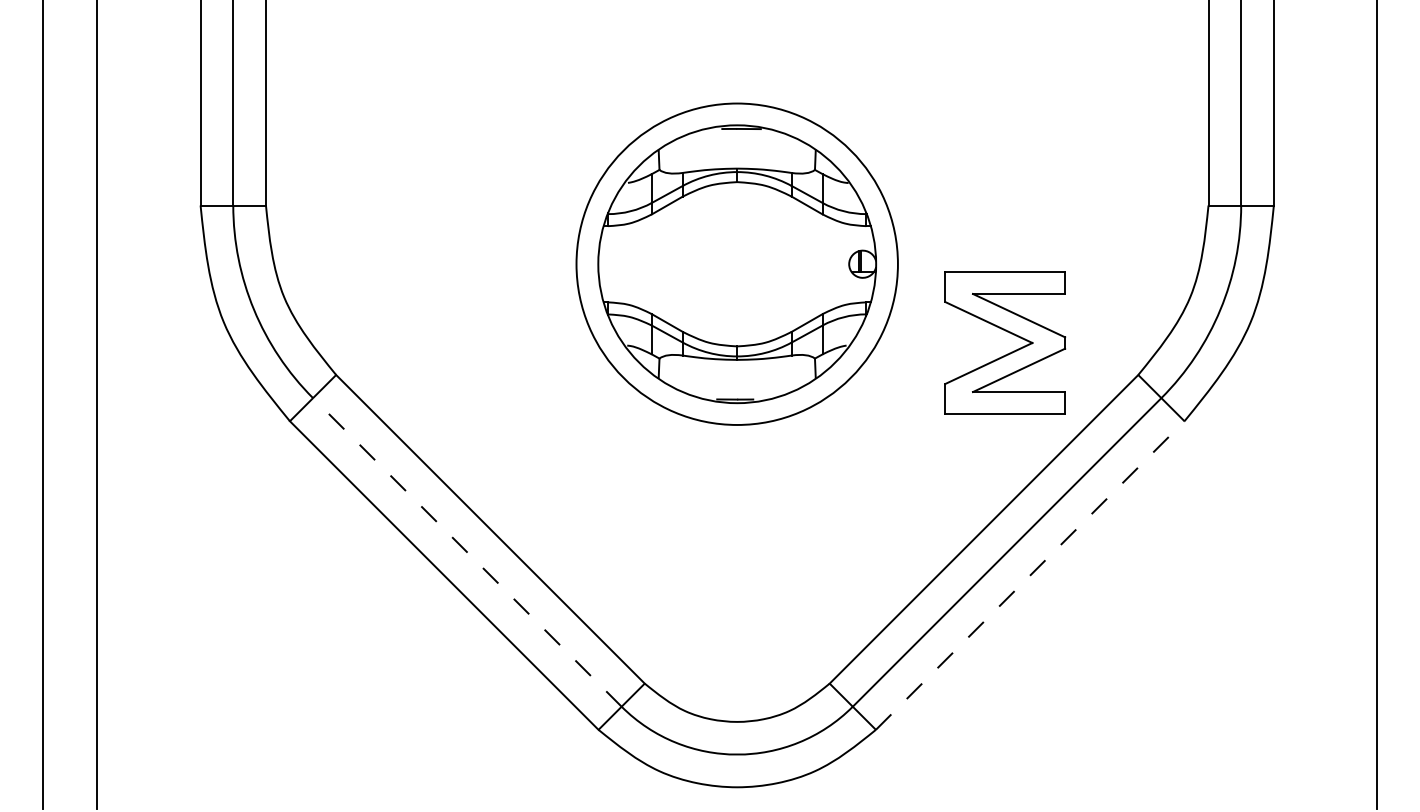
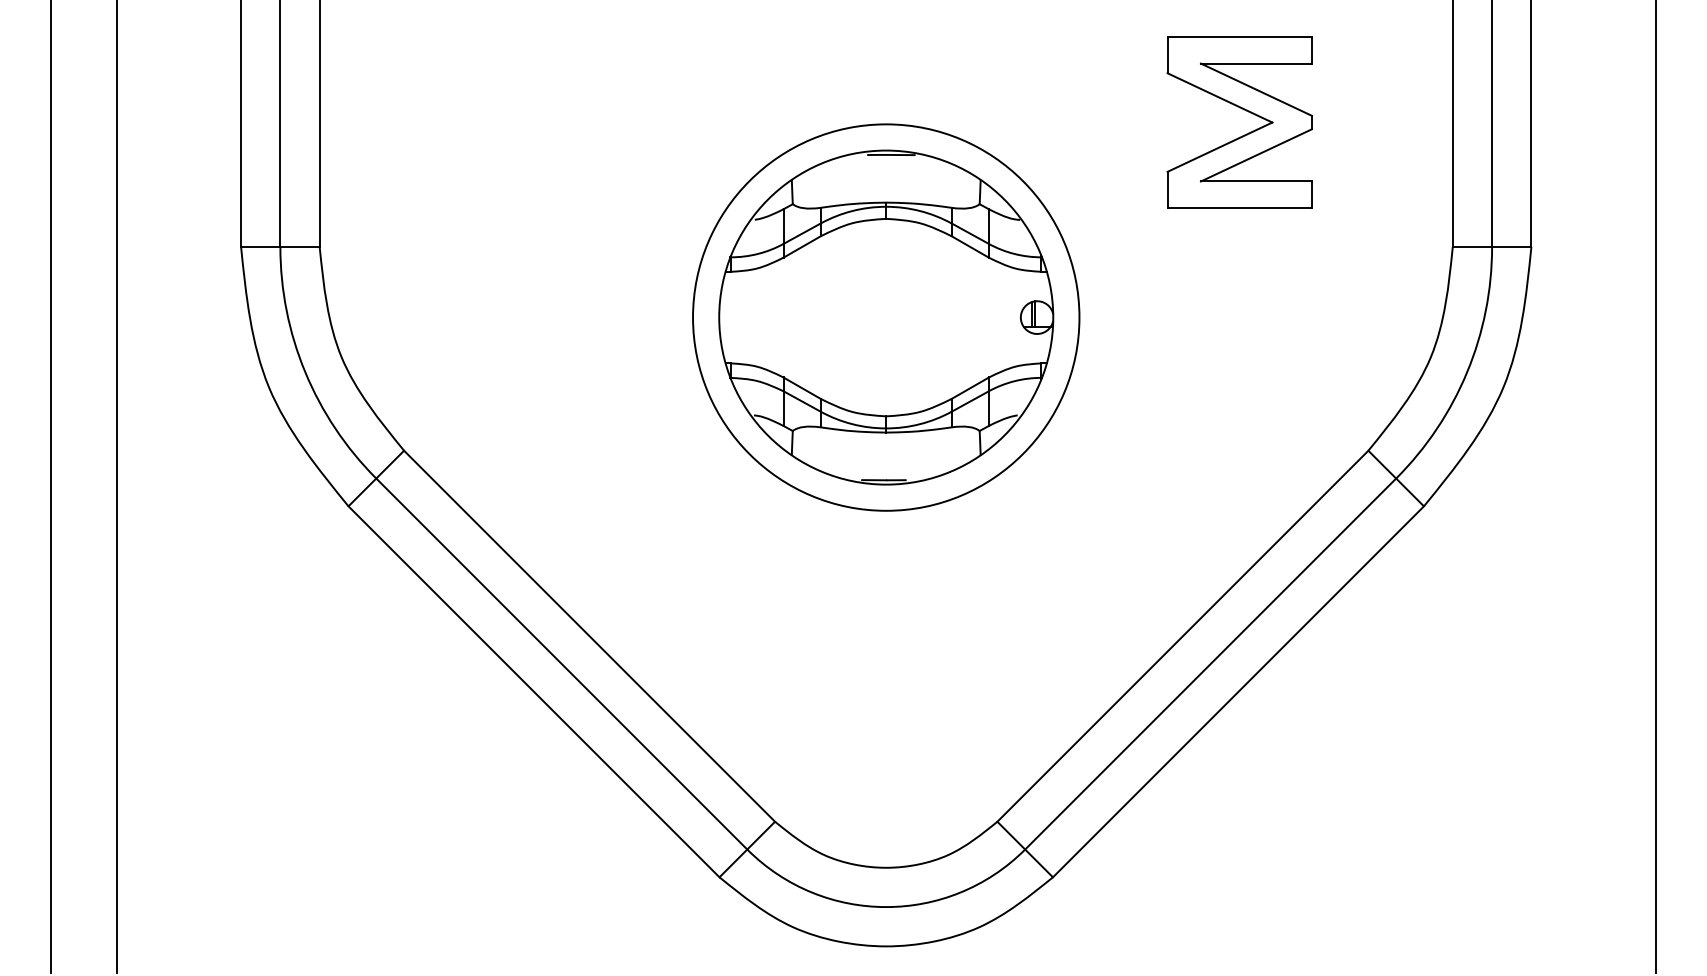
part: (1009, 333) -> (1244, 111), moved
line: (467, 552) -> (561, 664), dashed -> solid
line: (1030, 575) -> (1238, 691), dashed -> solid

